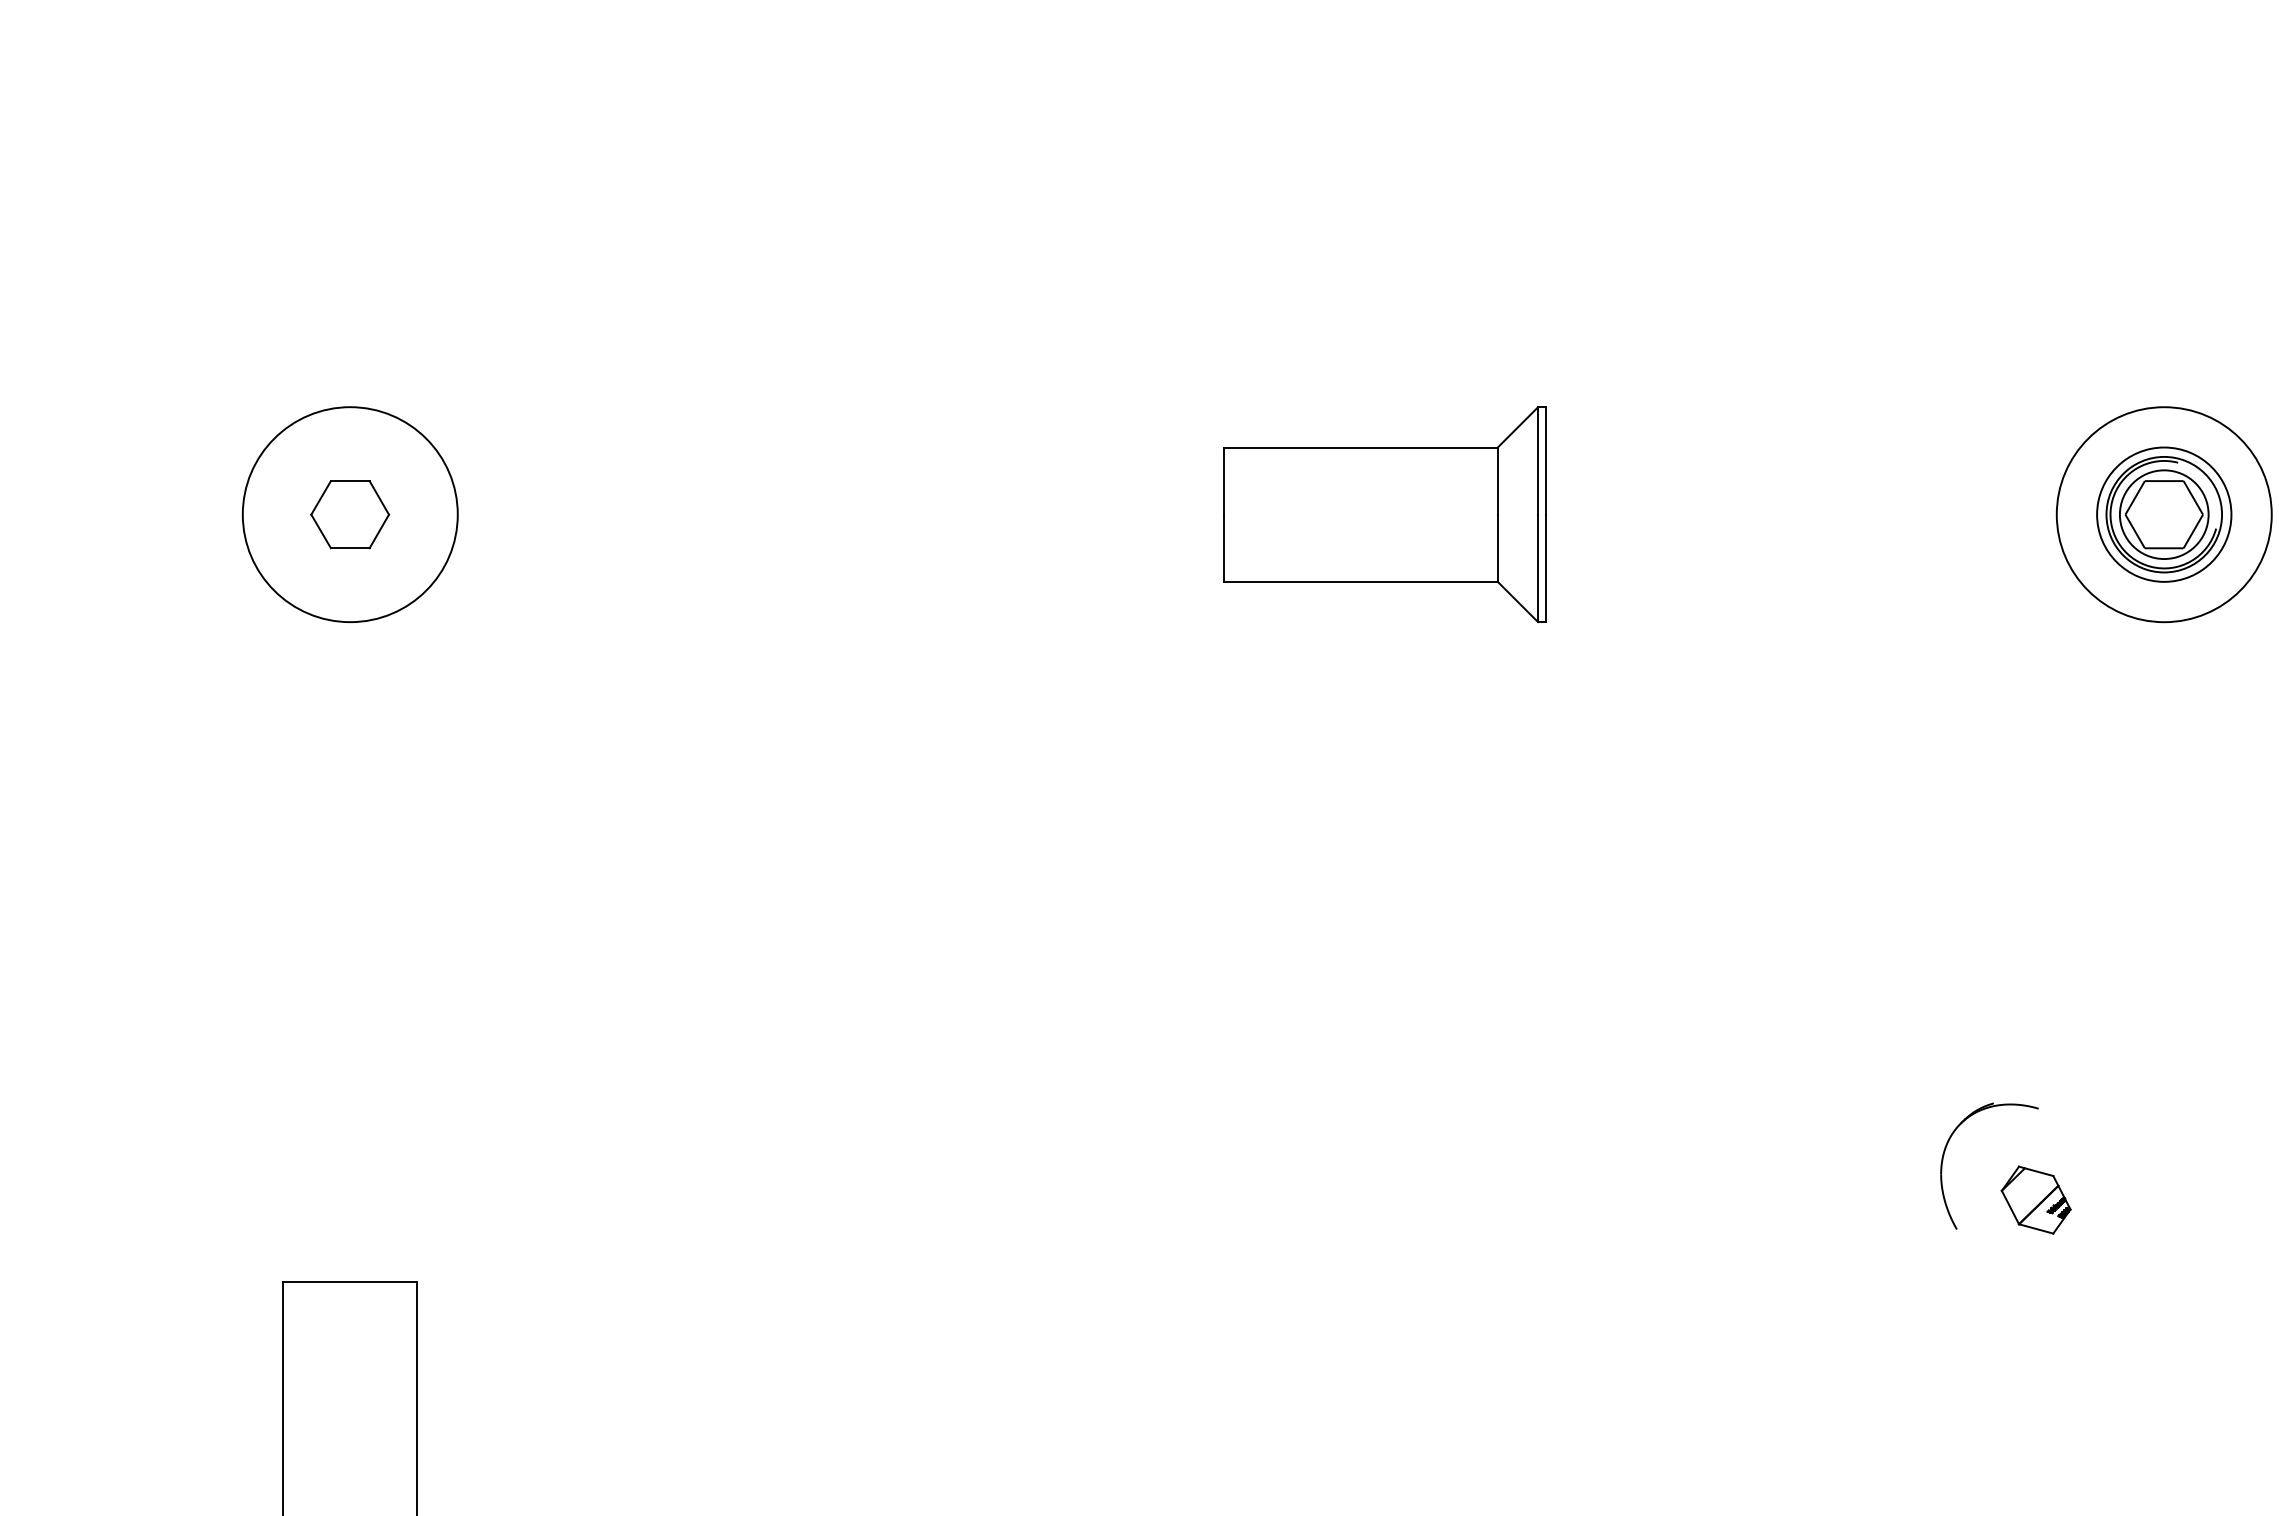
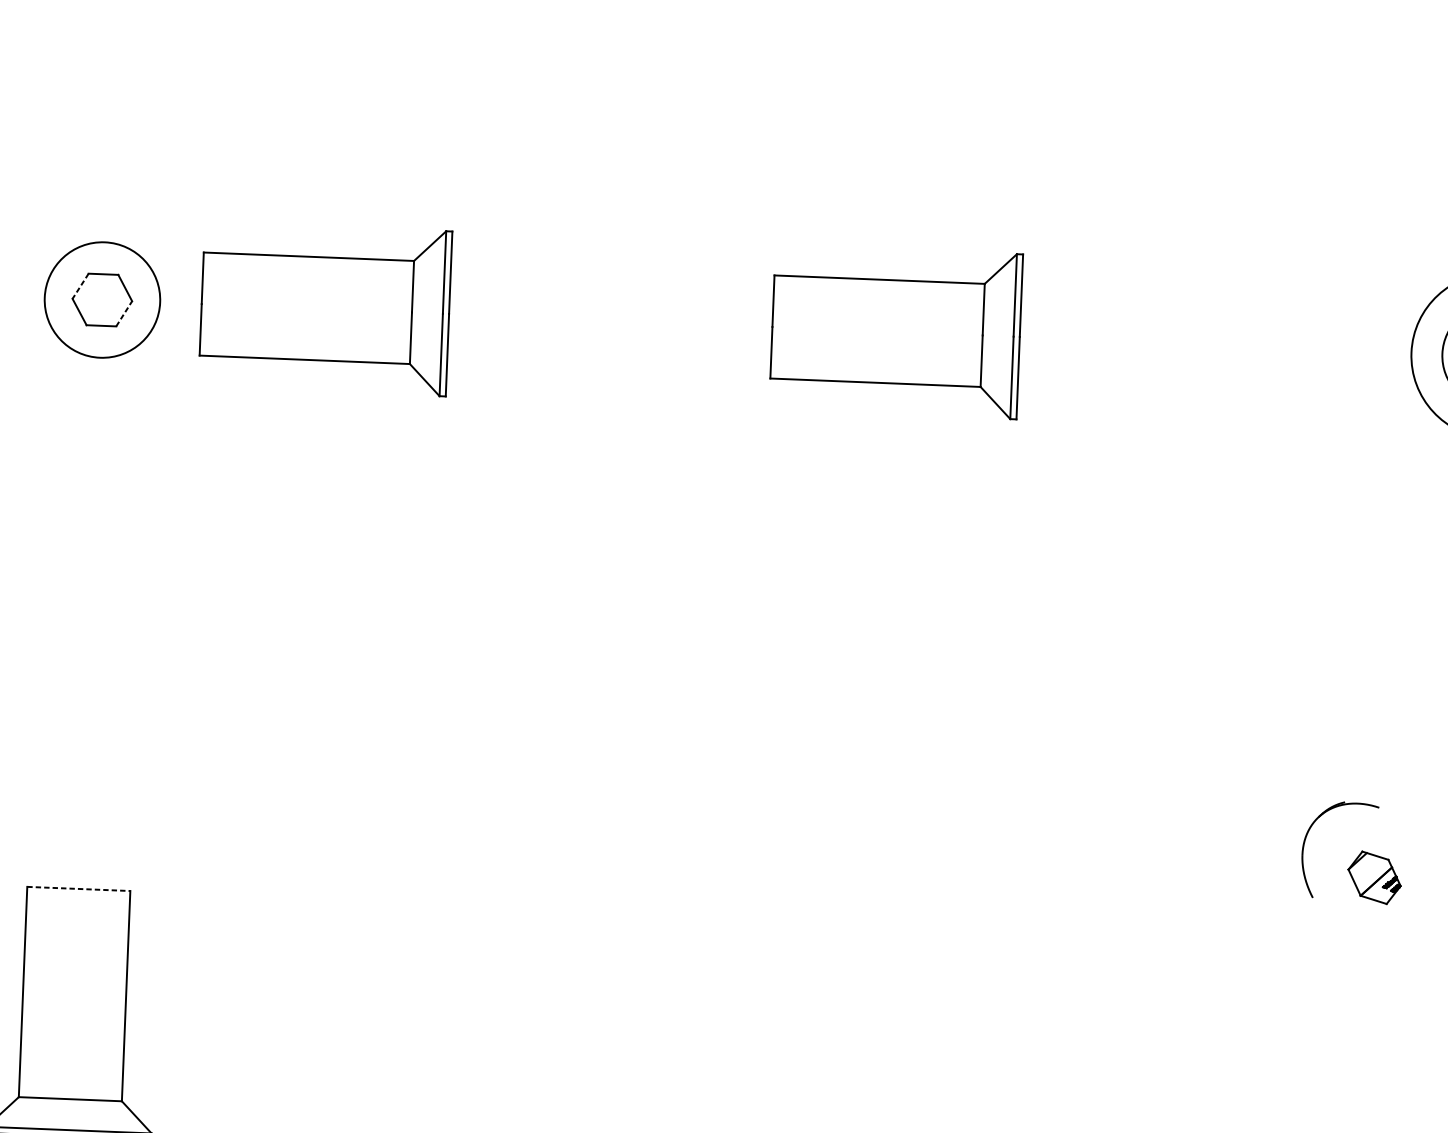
line: (320, 498) -> (80, 286), solid -> dashed
circle: (349, 514) -> (101, 299), size x0.7
part: (640, 514) -> (325, 308), added
line: (379, 531) -> (124, 313), solid -> dashed
line: (350, 1282) -> (78, 889), solid -> dashed

